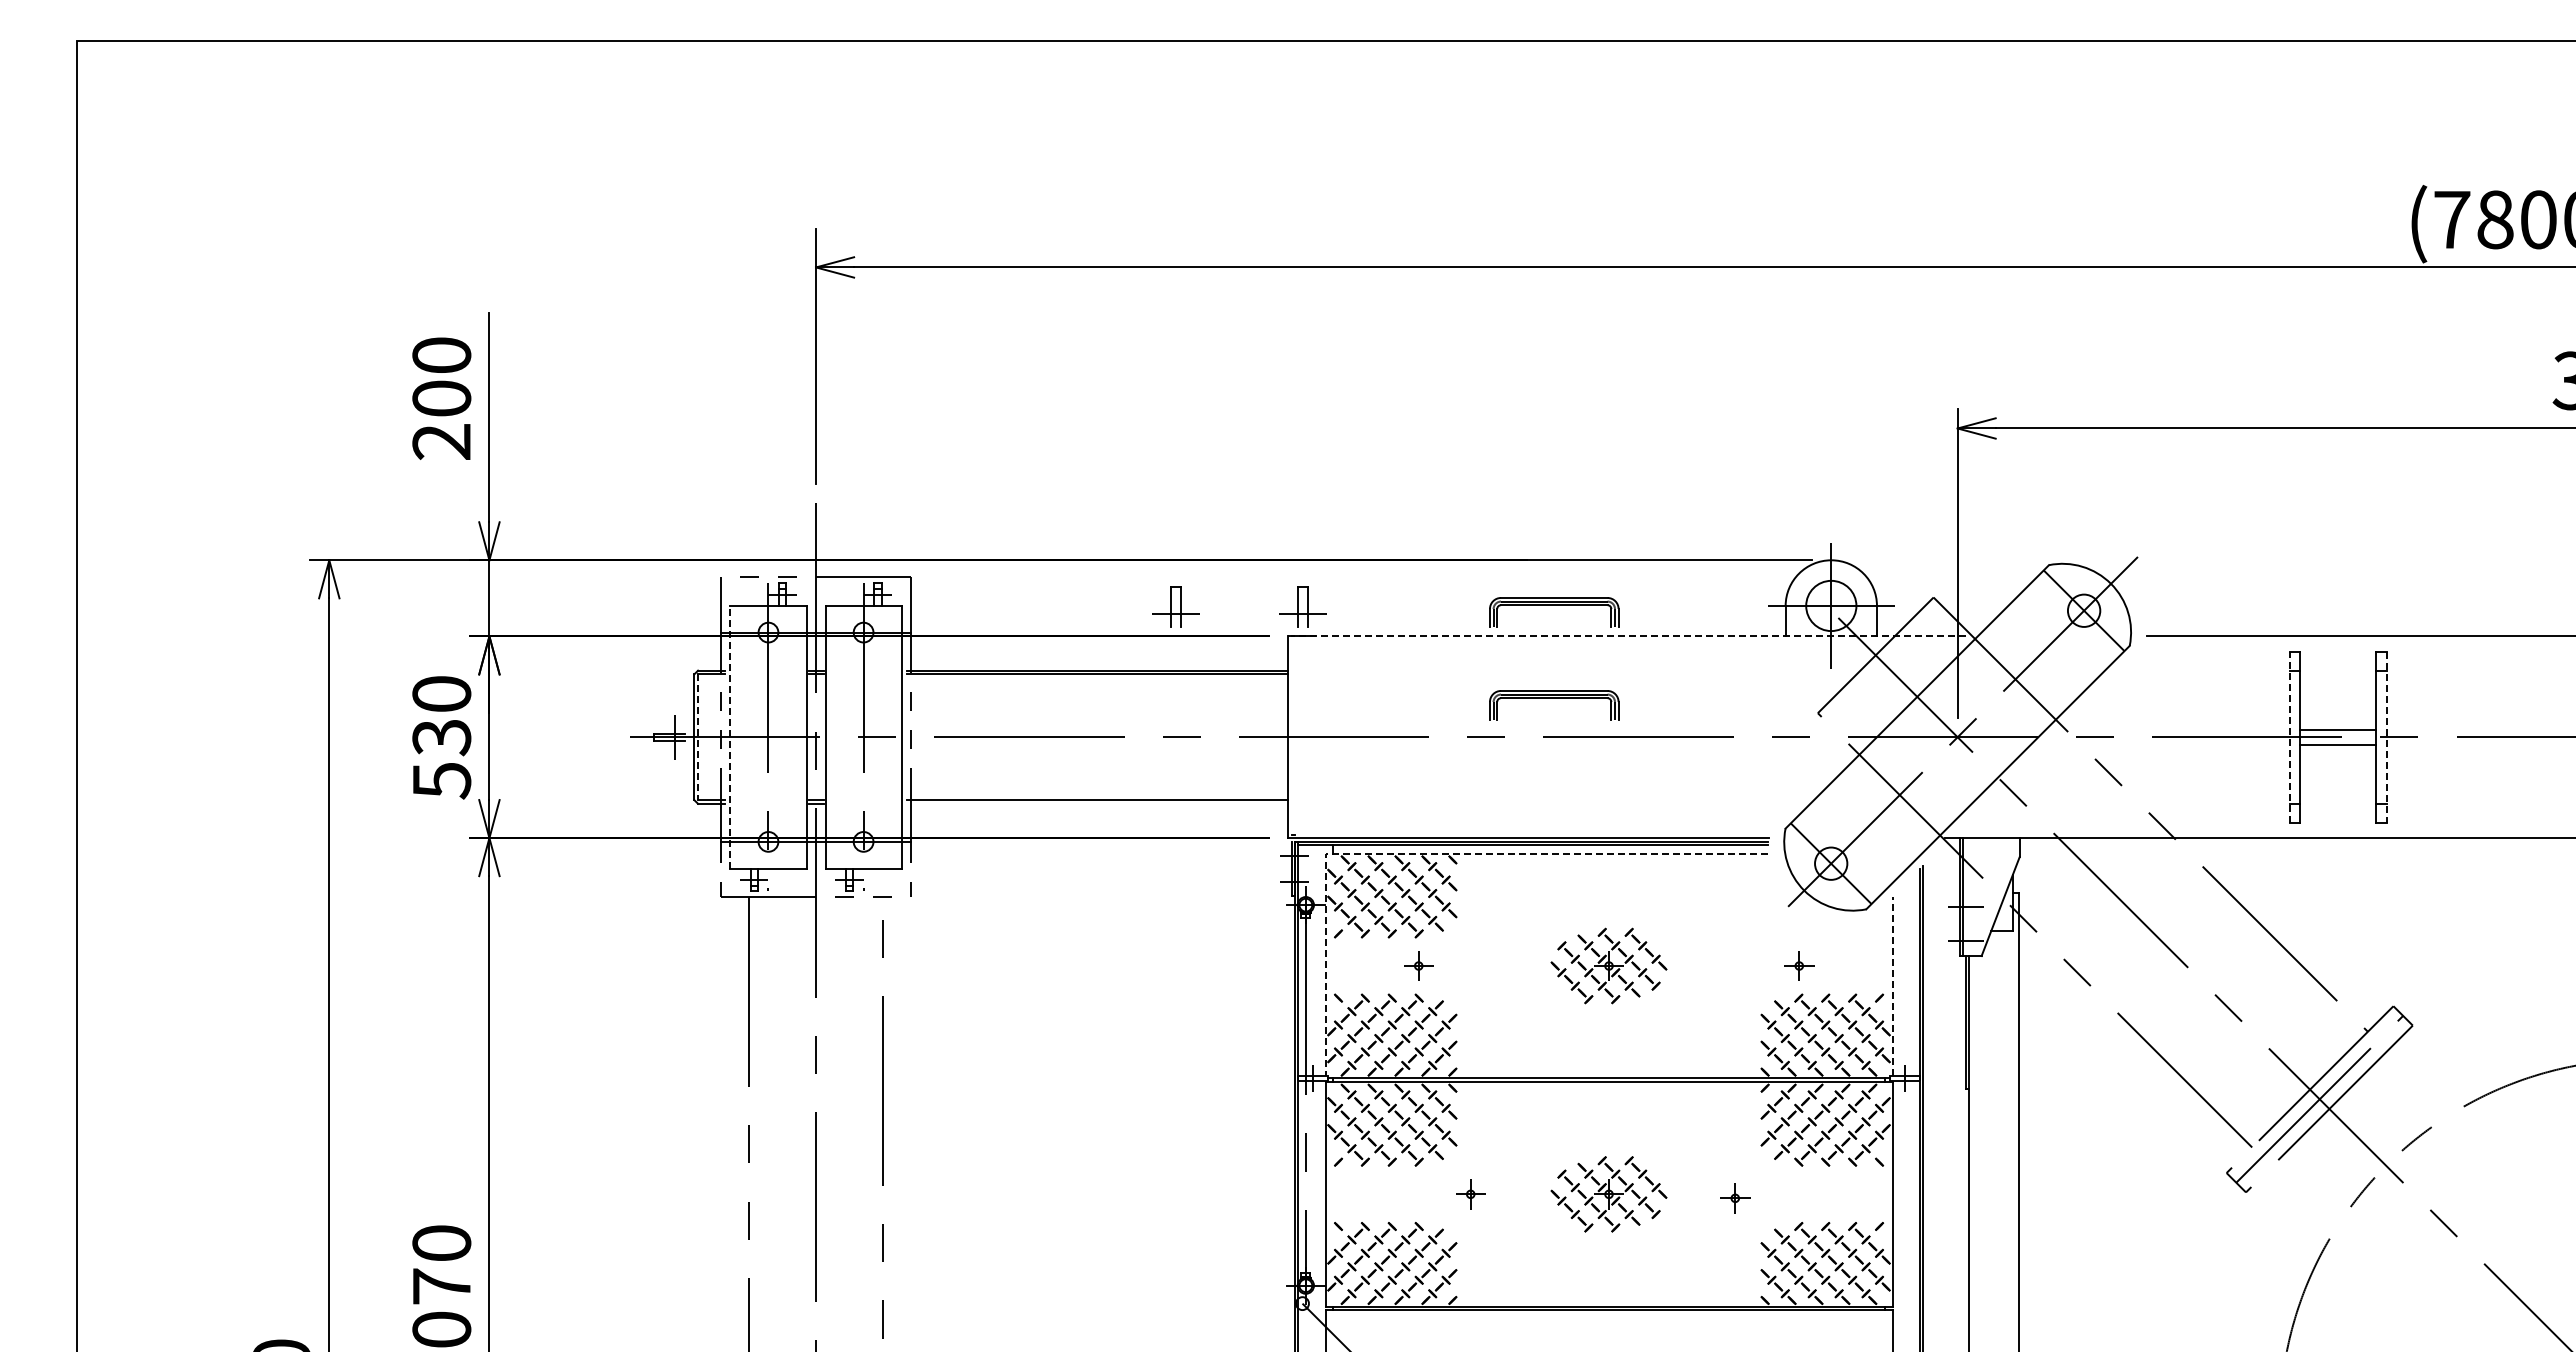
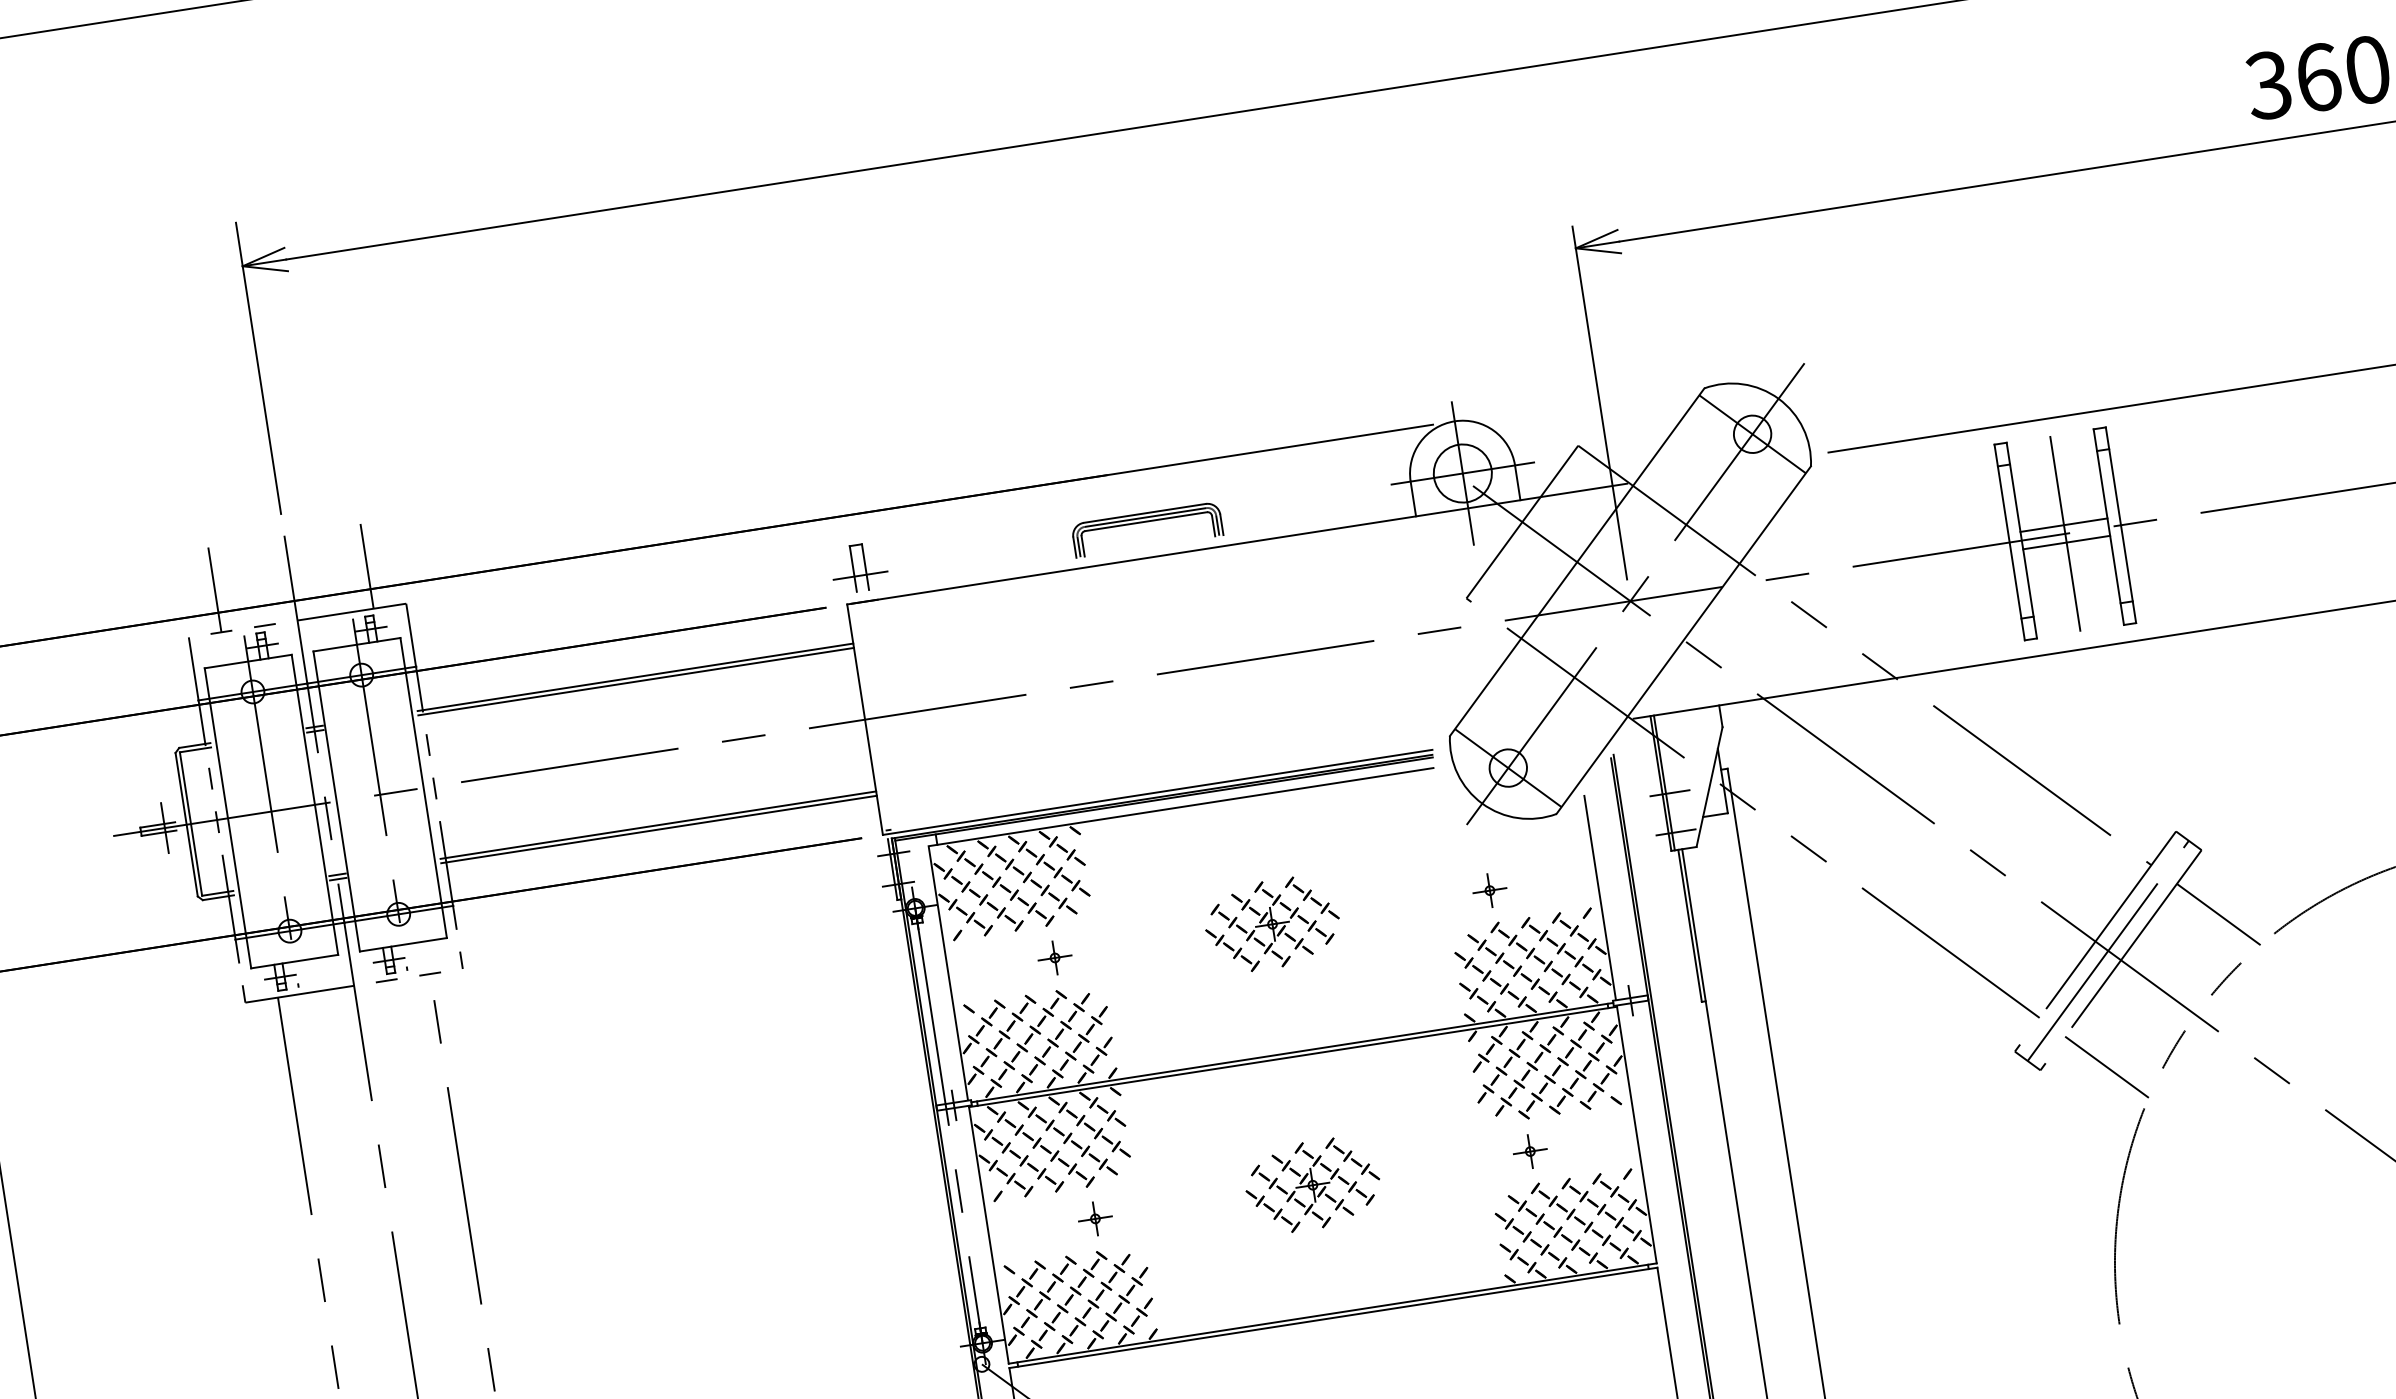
line: (749, 540) -> (214, 590), added
line: (882, 540) -> (366, 566), added
part: (1175, 606) -> (713, 590), removed
line: (1629, 636) -> (1237, 544), dashed -> solid
part: (1554, 698) -> (1162, 628), removed
line: (730, 736) -> (227, 817), dashed -> solid
line: (2338, 736) -> (2065, 532), added
line: (698, 737) -> (191, 824), dashed -> solid
line: (2289, 737) -> (2009, 542), dashed -> solid
line: (2386, 737) -> (2120, 525), dashed -> solid
line: (1096, 803) -> (658, 829), added
line: (1434, 853) -> (1053, 826), dashed -> solid
line: (1892, 986) -> (1600, 897), dashed -> solid
line: (2418, 1082) -> (2218, 914), added
part: (1470, 1194) -> (1095, 1219), moved
part: (1735, 1198) -> (1530, 1151), moved
line: (2302, 1198) -> (2106, 1067), added

